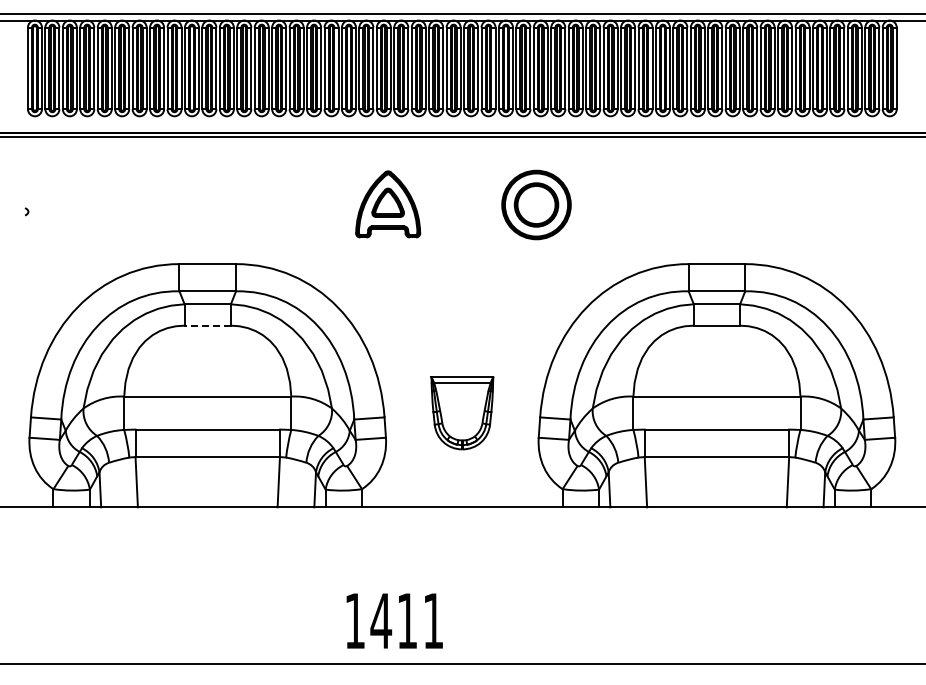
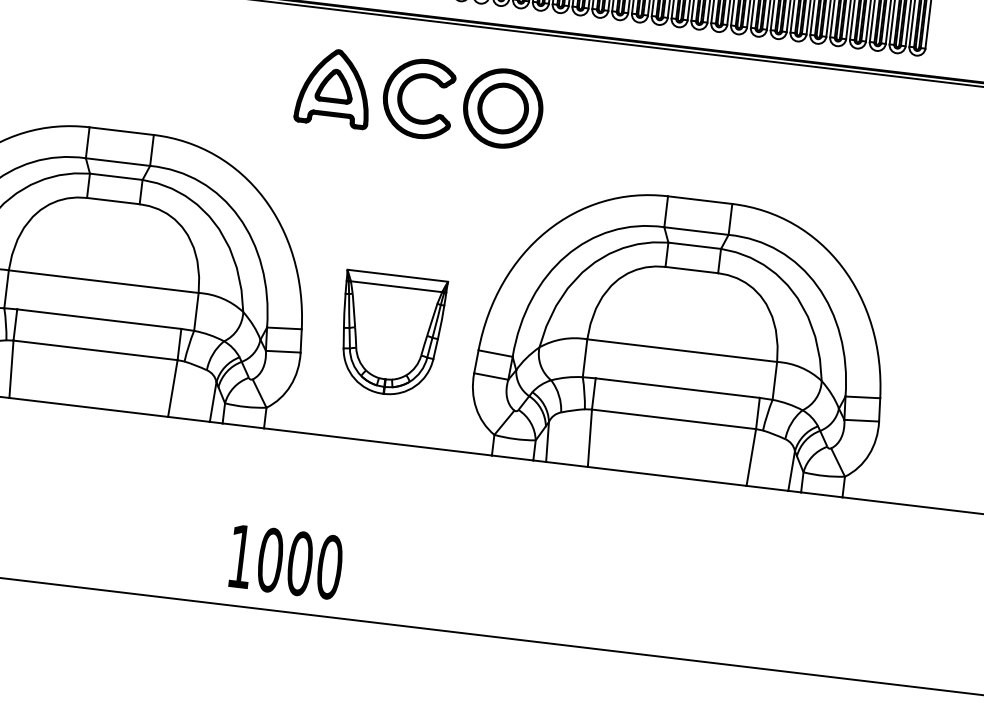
part: (448, 202) -> (403, 93), added
line: (207, 325) -> (113, 200), dashed -> solid
part: (462, 412) -> (391, 334), size x1.43
text: (406, 620) -> (299, 562), 1411 -> 1000

